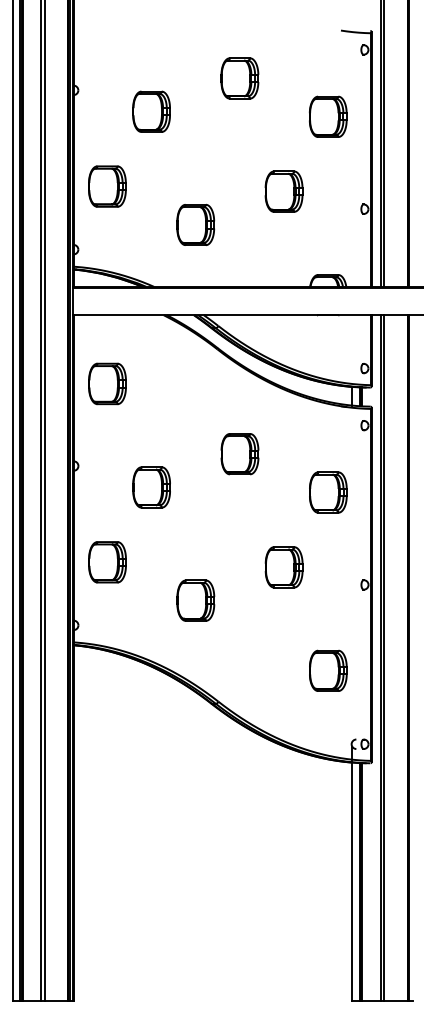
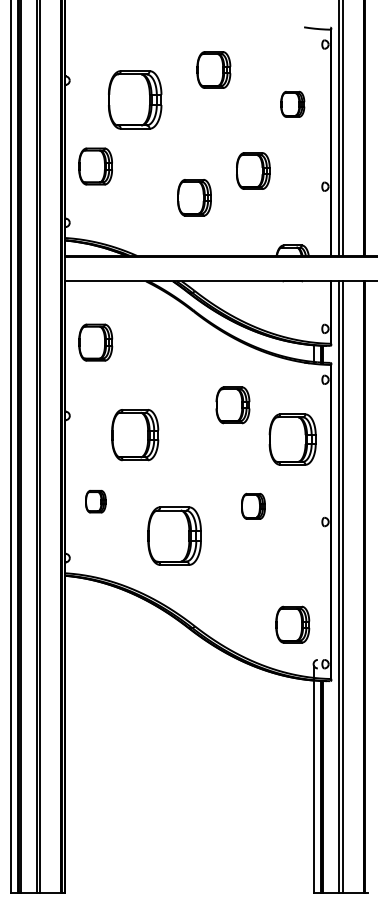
part: (150, 111) -> (134, 99), size x1.6
part: (327, 117) -> (292, 104), size x0.7
part: (195, 224) -> (194, 197), moved
part: (239, 454) -> (232, 405), moved
part: (150, 486) -> (134, 434), size x1.4
part: (327, 492) -> (292, 439), size x1.4
part: (107, 561) -> (95, 501), size x0.6
part: (284, 567) -> (253, 506), size x0.7
part: (195, 600) -> (174, 535), size x1.6
part: (327, 670) -> (292, 624), moved

